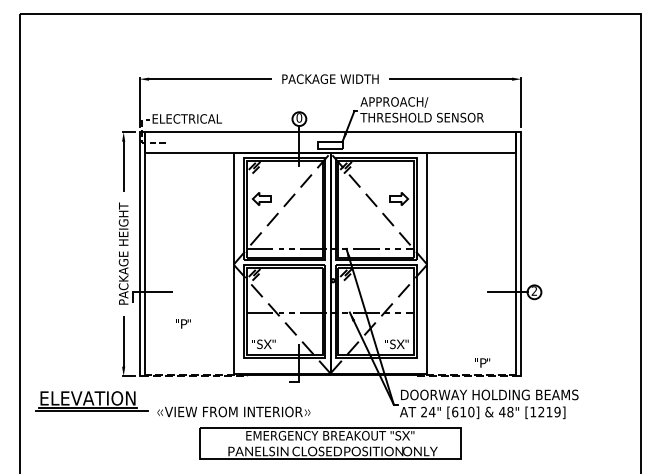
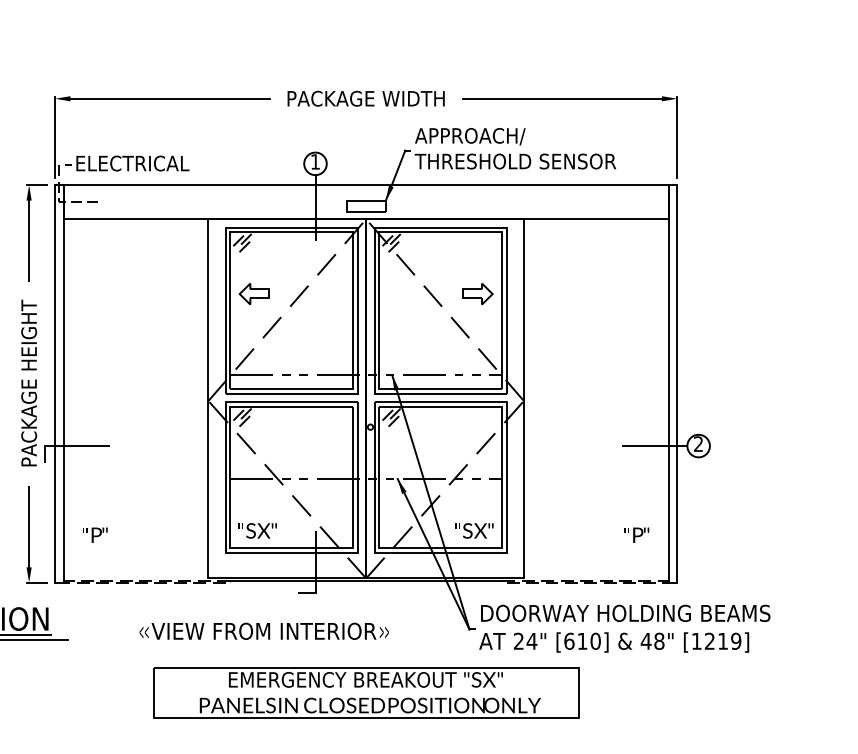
text: (299, 117) -> (315, 161), 0 -> 1
text: (183, 323) -> (95, 534), moved
text: (482, 362) -> (636, 534), moved
text: (233, 411) -> (263, 630), moved

